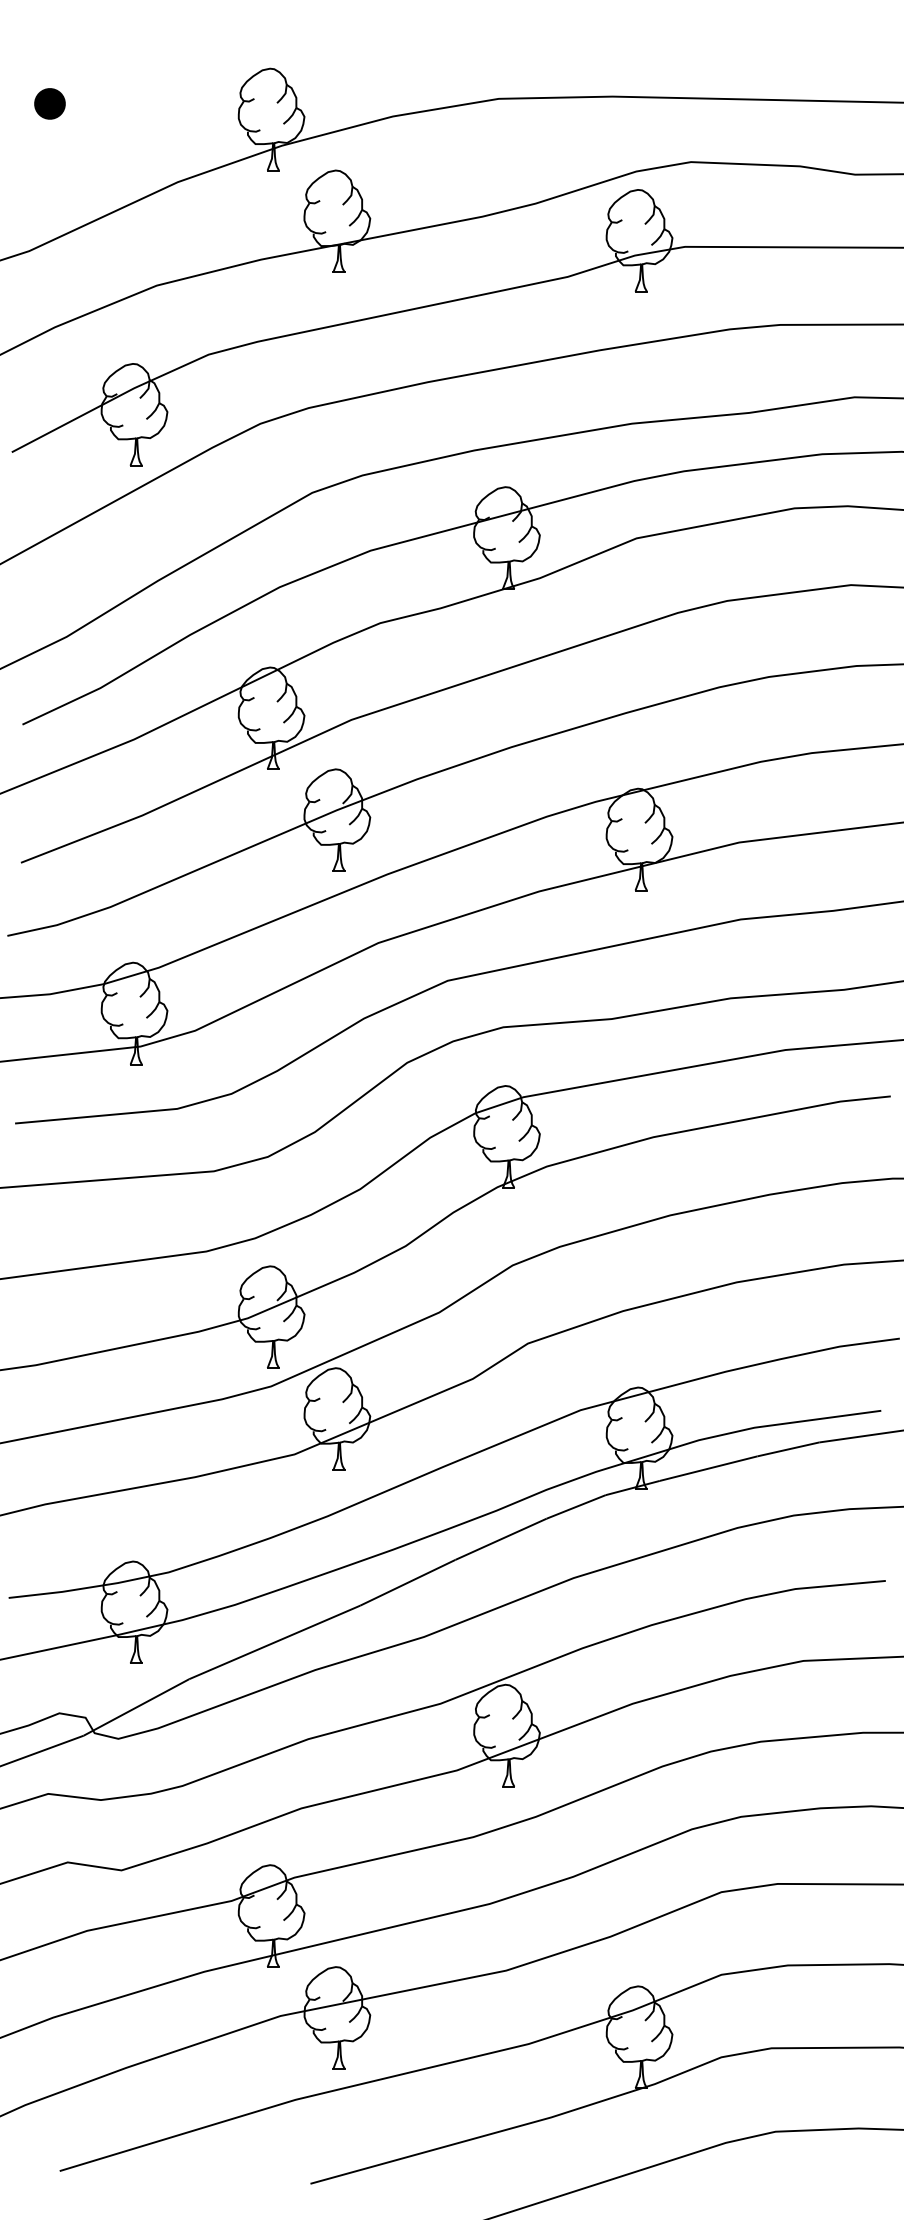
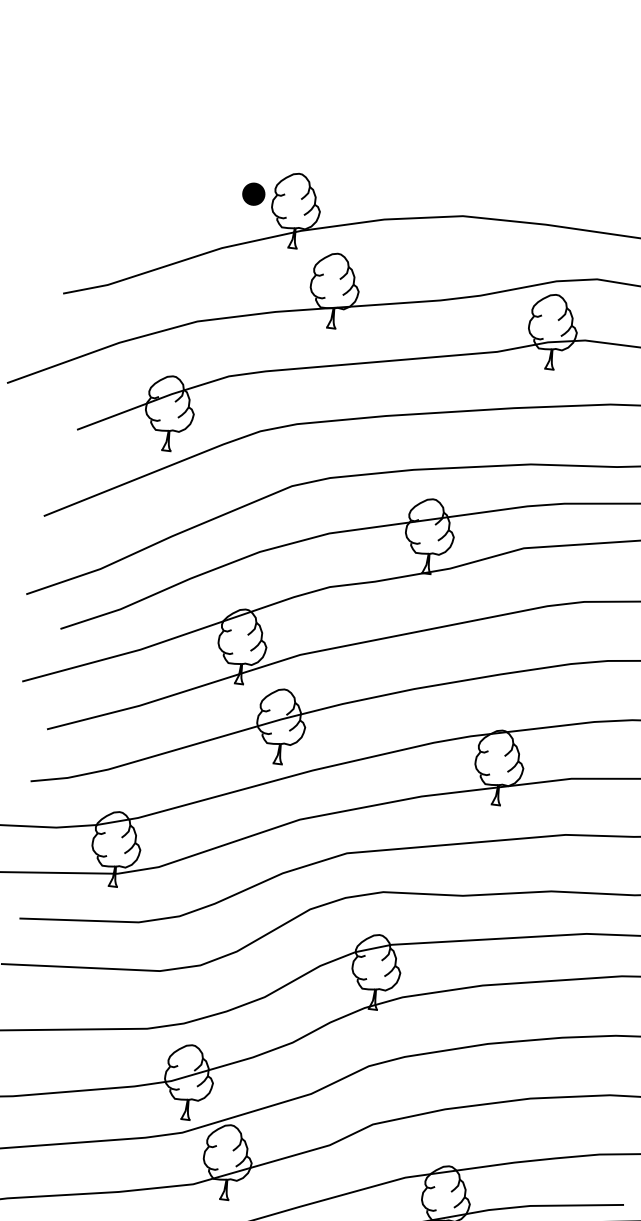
part: (49, 103) -> (253, 193), moved

